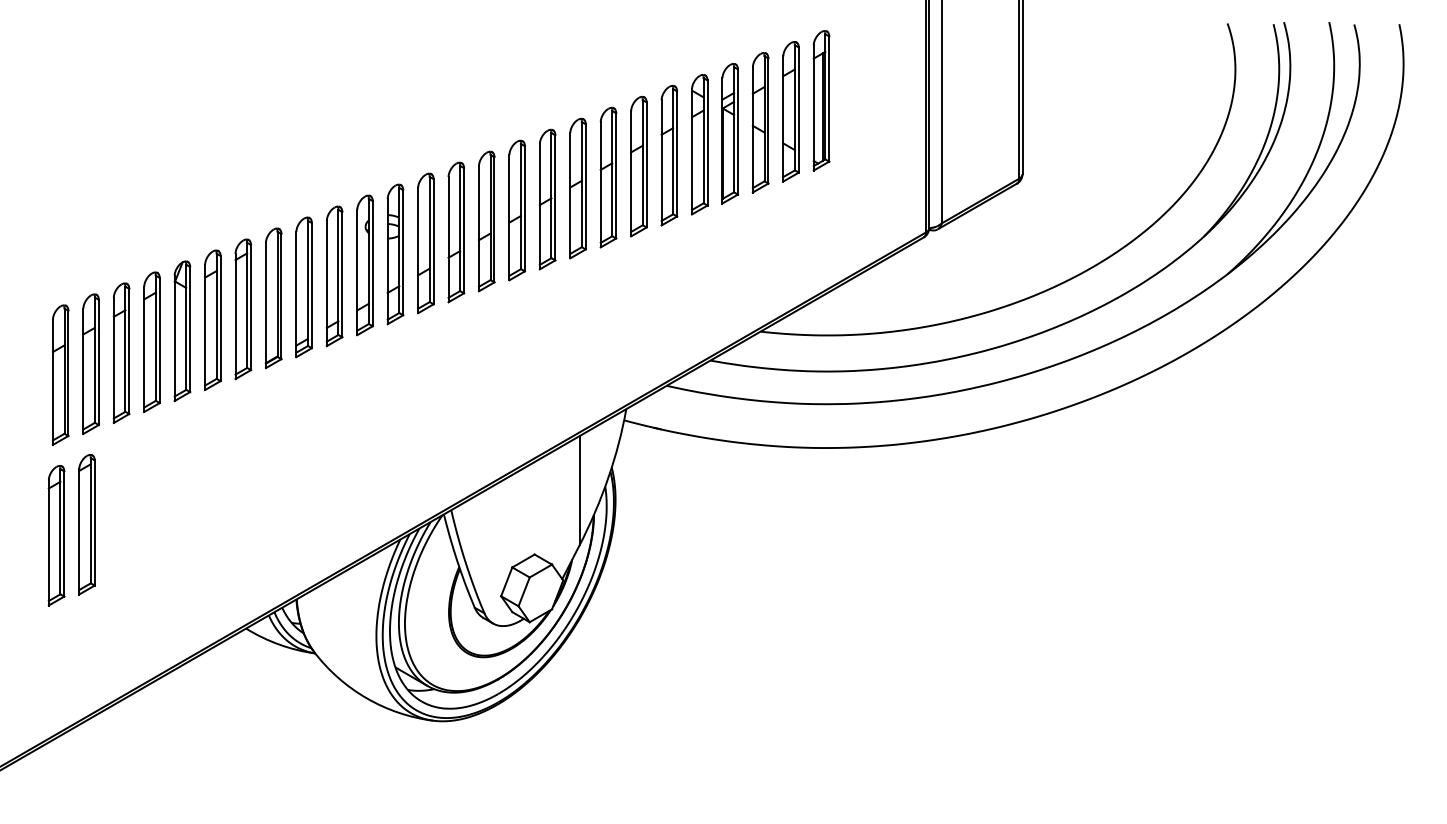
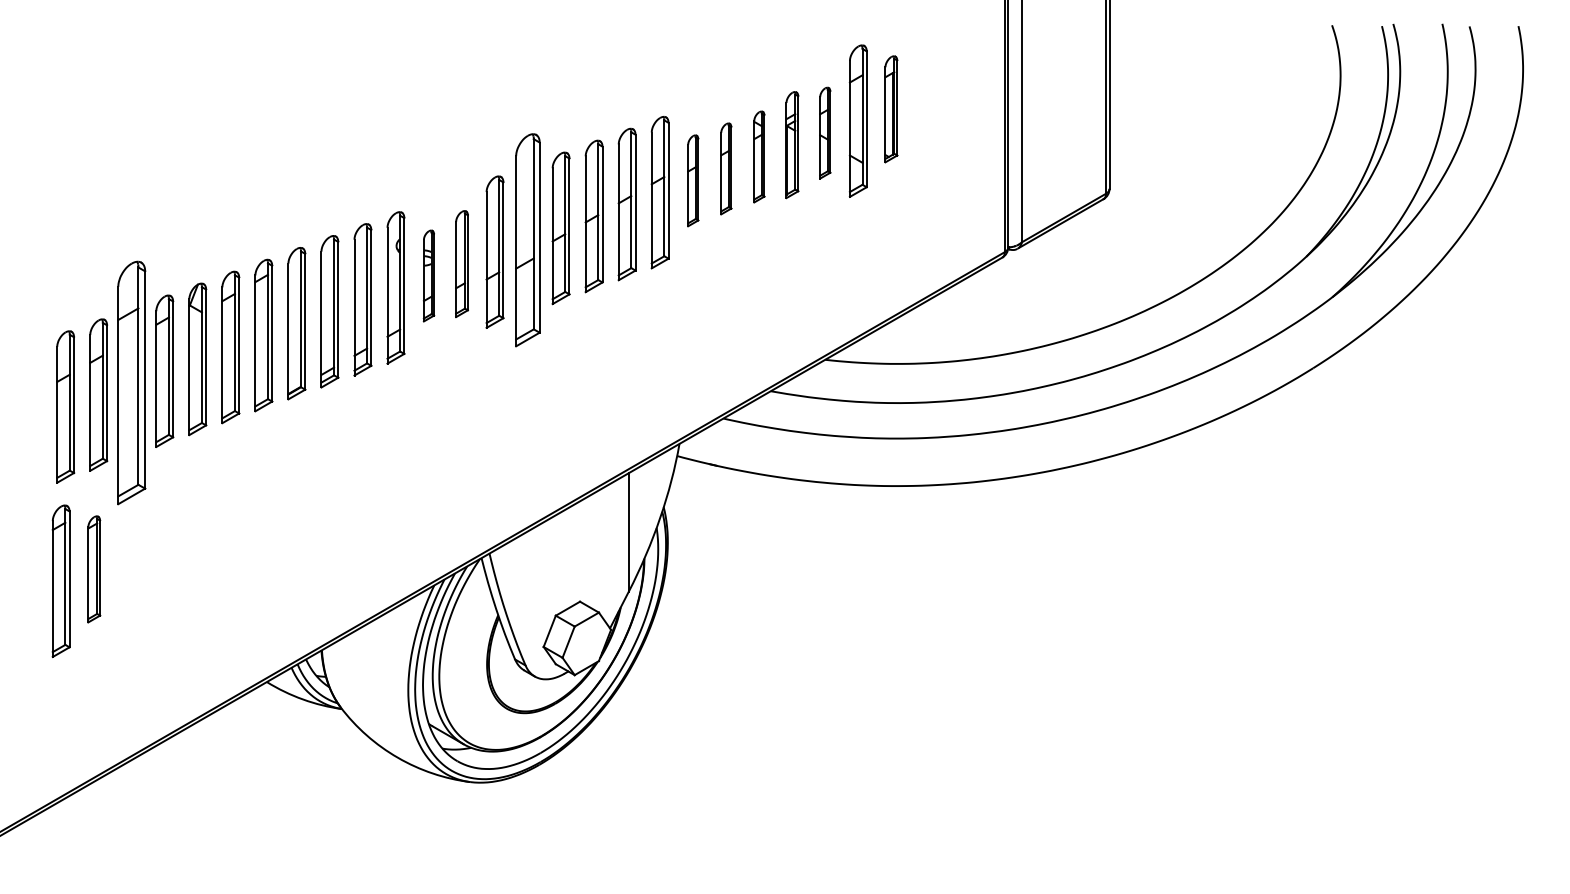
part: (821, 100) -> (891, 108), size x0.7
part: (760, 122) -> (825, 132), size x0.6
part: (730, 133) -> (792, 144), size x0.7
part: (699, 144) -> (758, 156), size x0.6
part: (669, 155) -> (726, 168), size x0.6
part: (638, 166) -> (692, 180), size x0.6
part: (486, 221) -> (527, 240), size x1.4
part: (425, 243) -> (461, 264), size x0.7
part: (395, 254) -> (429, 276), size x0.6
part: (121, 353) -> (131, 383), size x1.6
part: (86, 524) -> (93, 569), size x0.7

